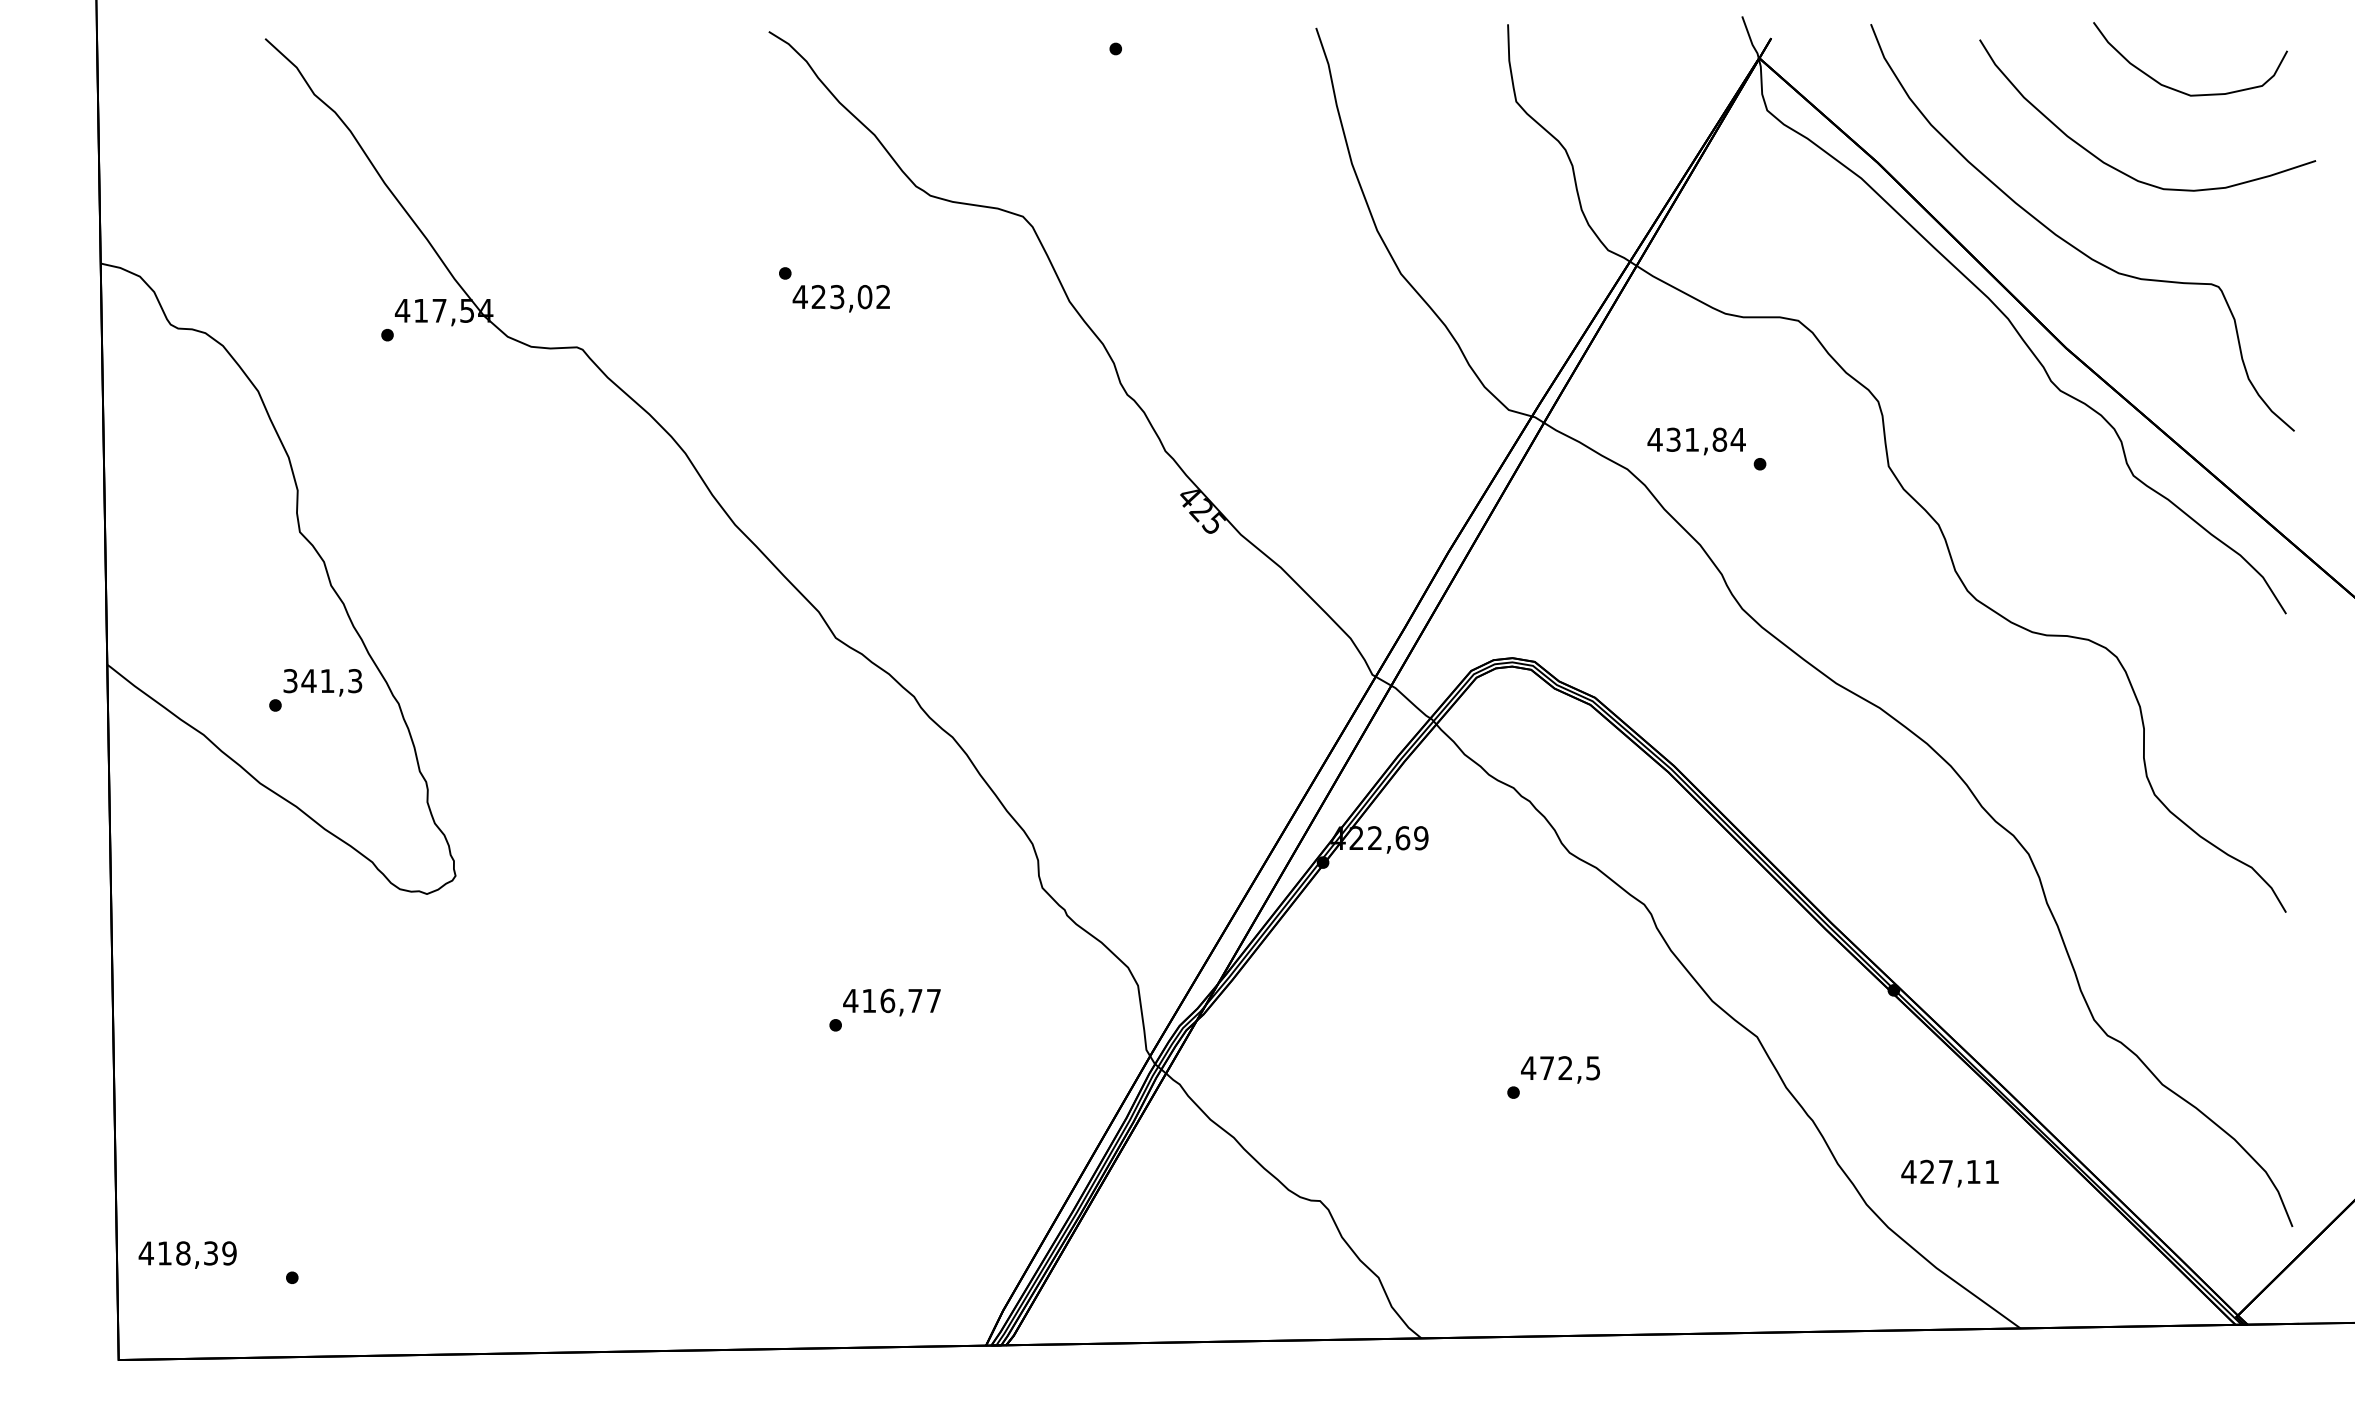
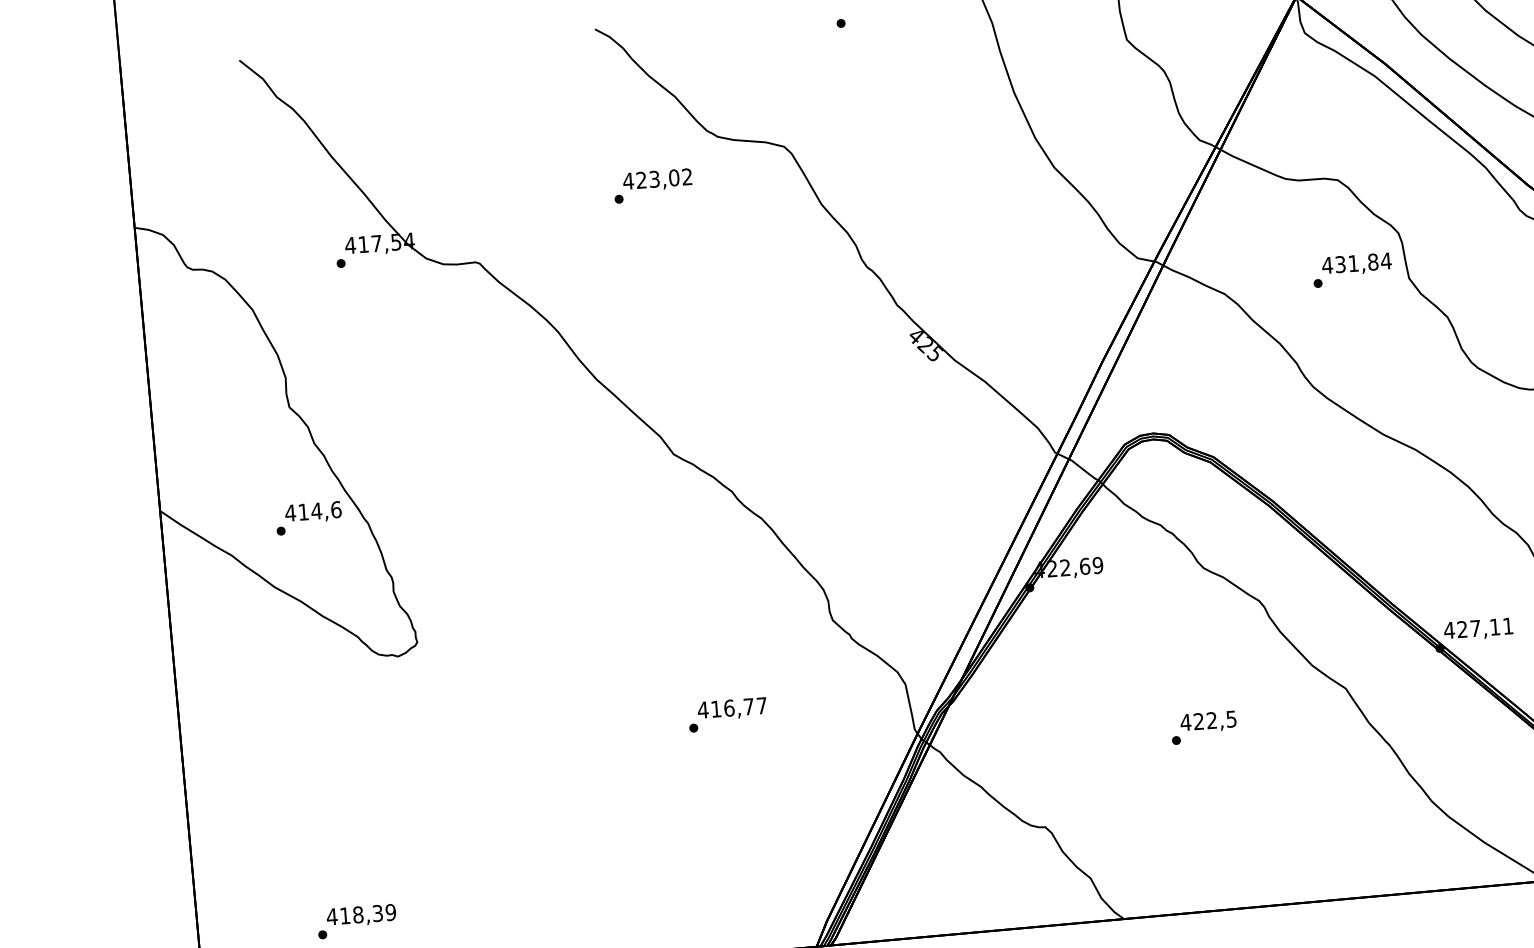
text: (840, 298) -> (656, 180), moved
text: (1696, 441) -> (1356, 264), moved
text: (322, 681) -> (313, 511), 341,3 -> 414,6
text: (1546, 1067) -> (1198, 721), 472,5 -> 422,5
text: (1949, 1173) -> (1478, 629), moved
text: (187, 1254) -> (361, 915), moved

